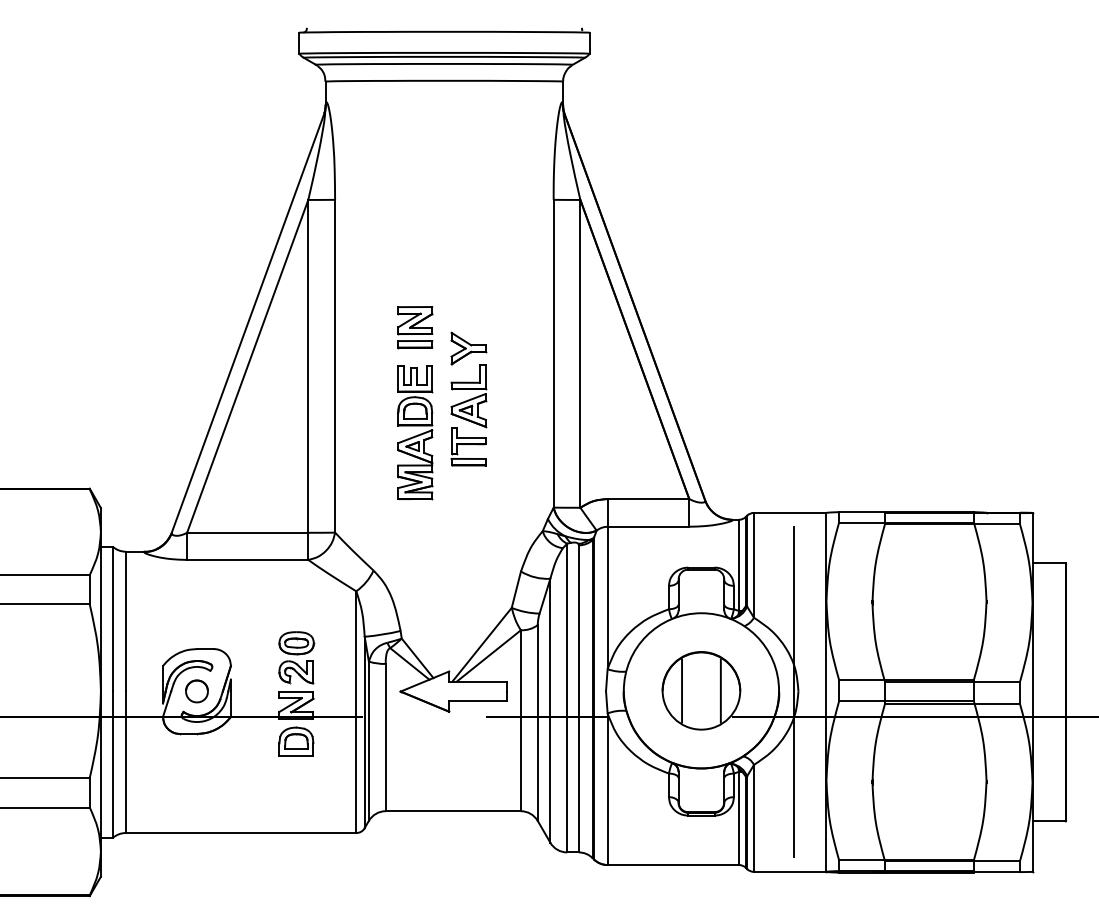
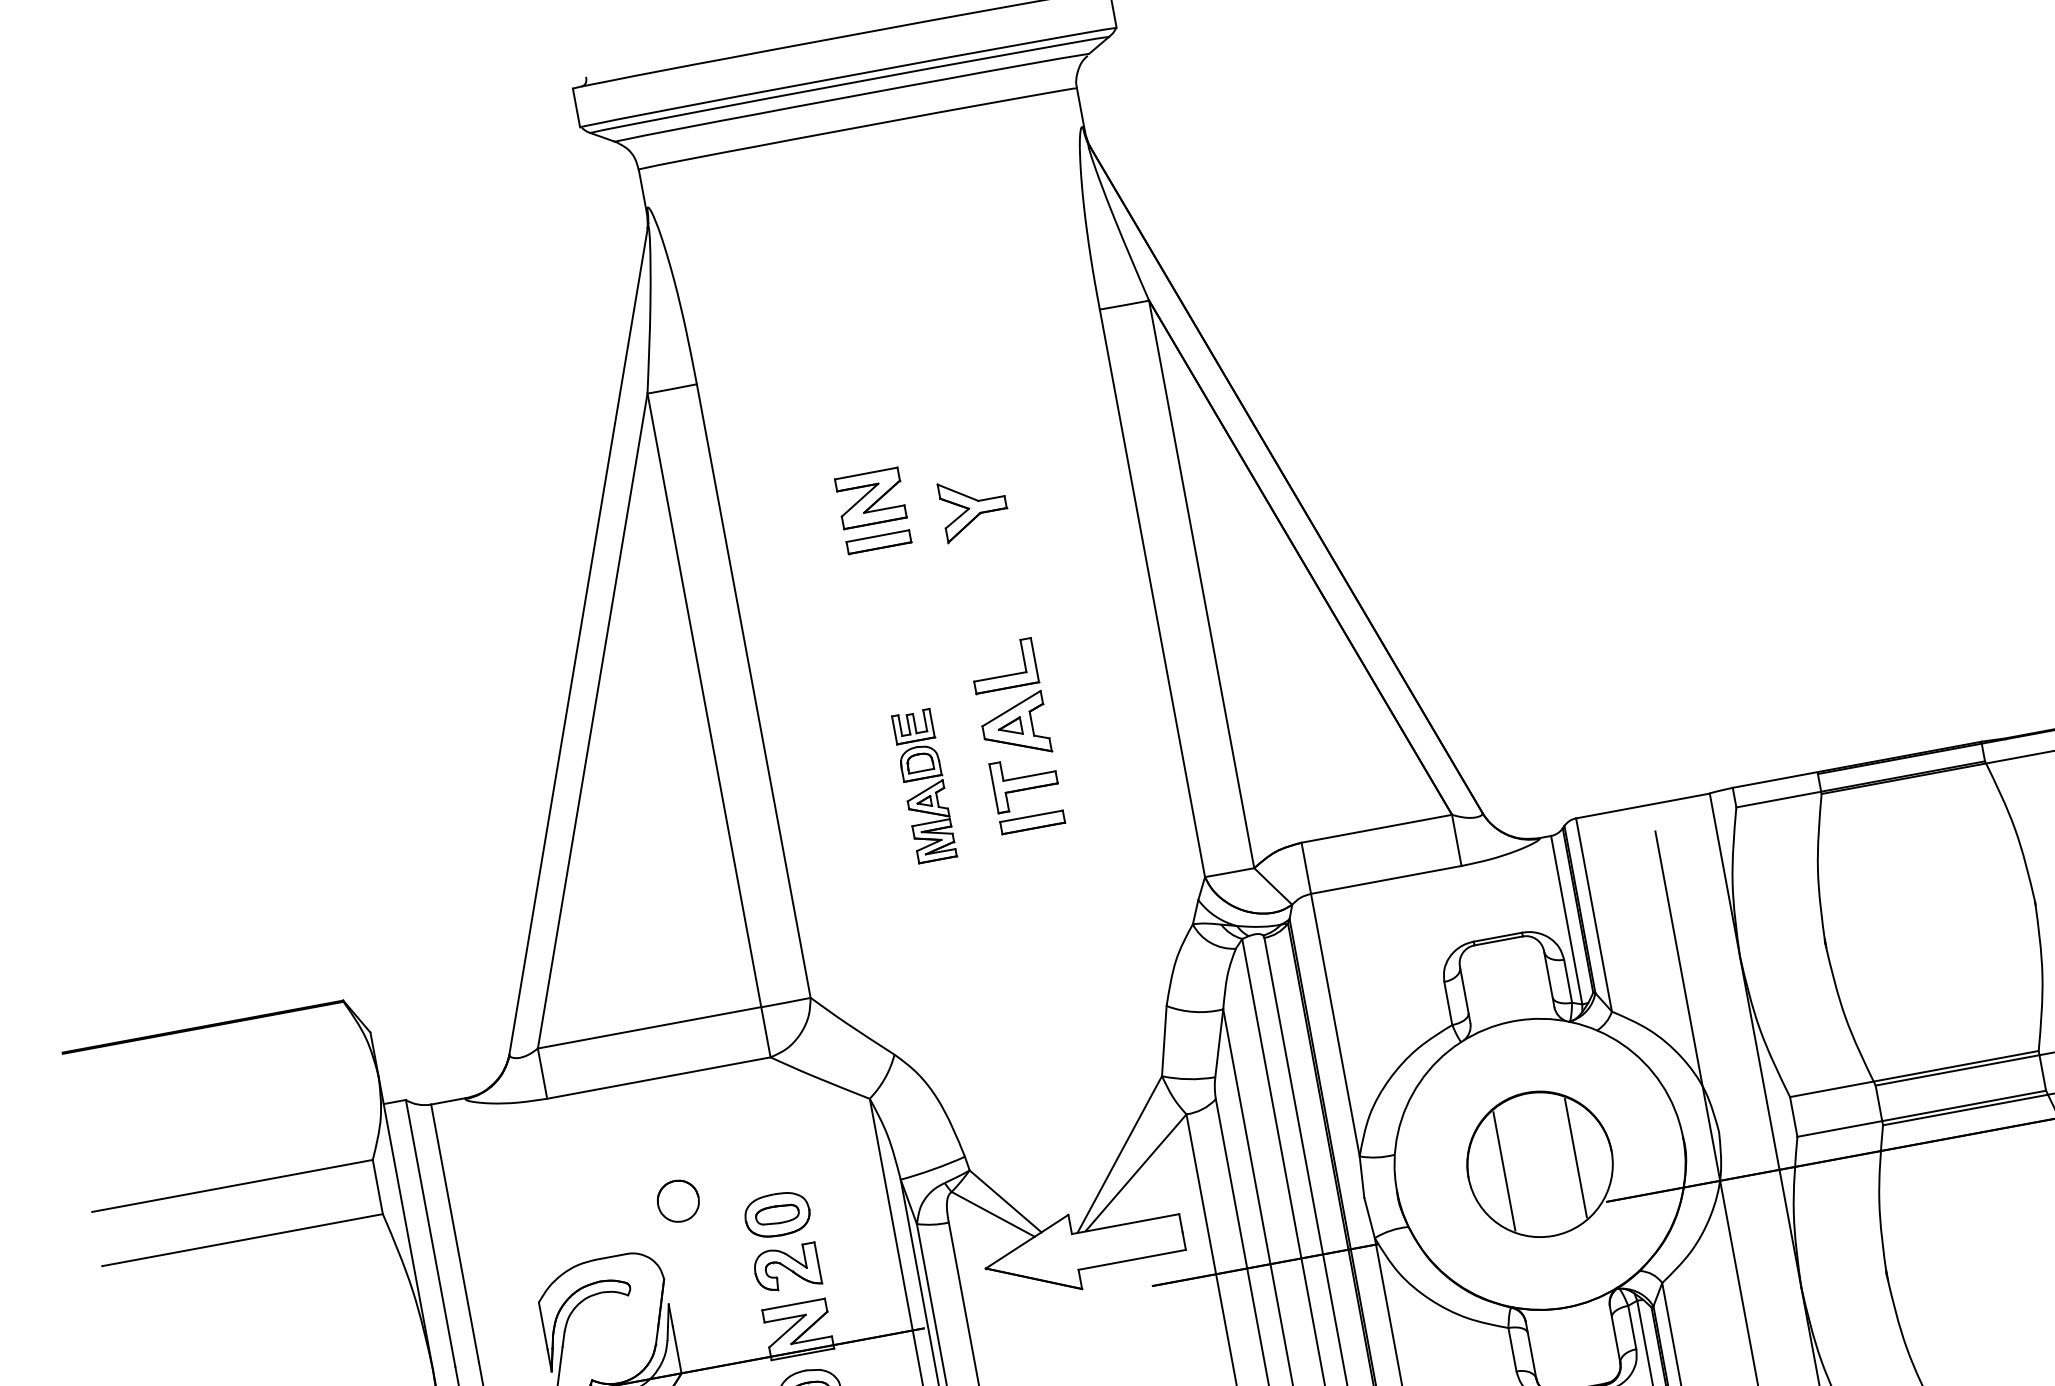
part: (415, 327) -> (873, 511), moved
part: (468, 348) -> (974, 507), moved
part: (415, 432) -> (924, 785), size x0.6
part: (196, 691) -> (677, 1201), moved

